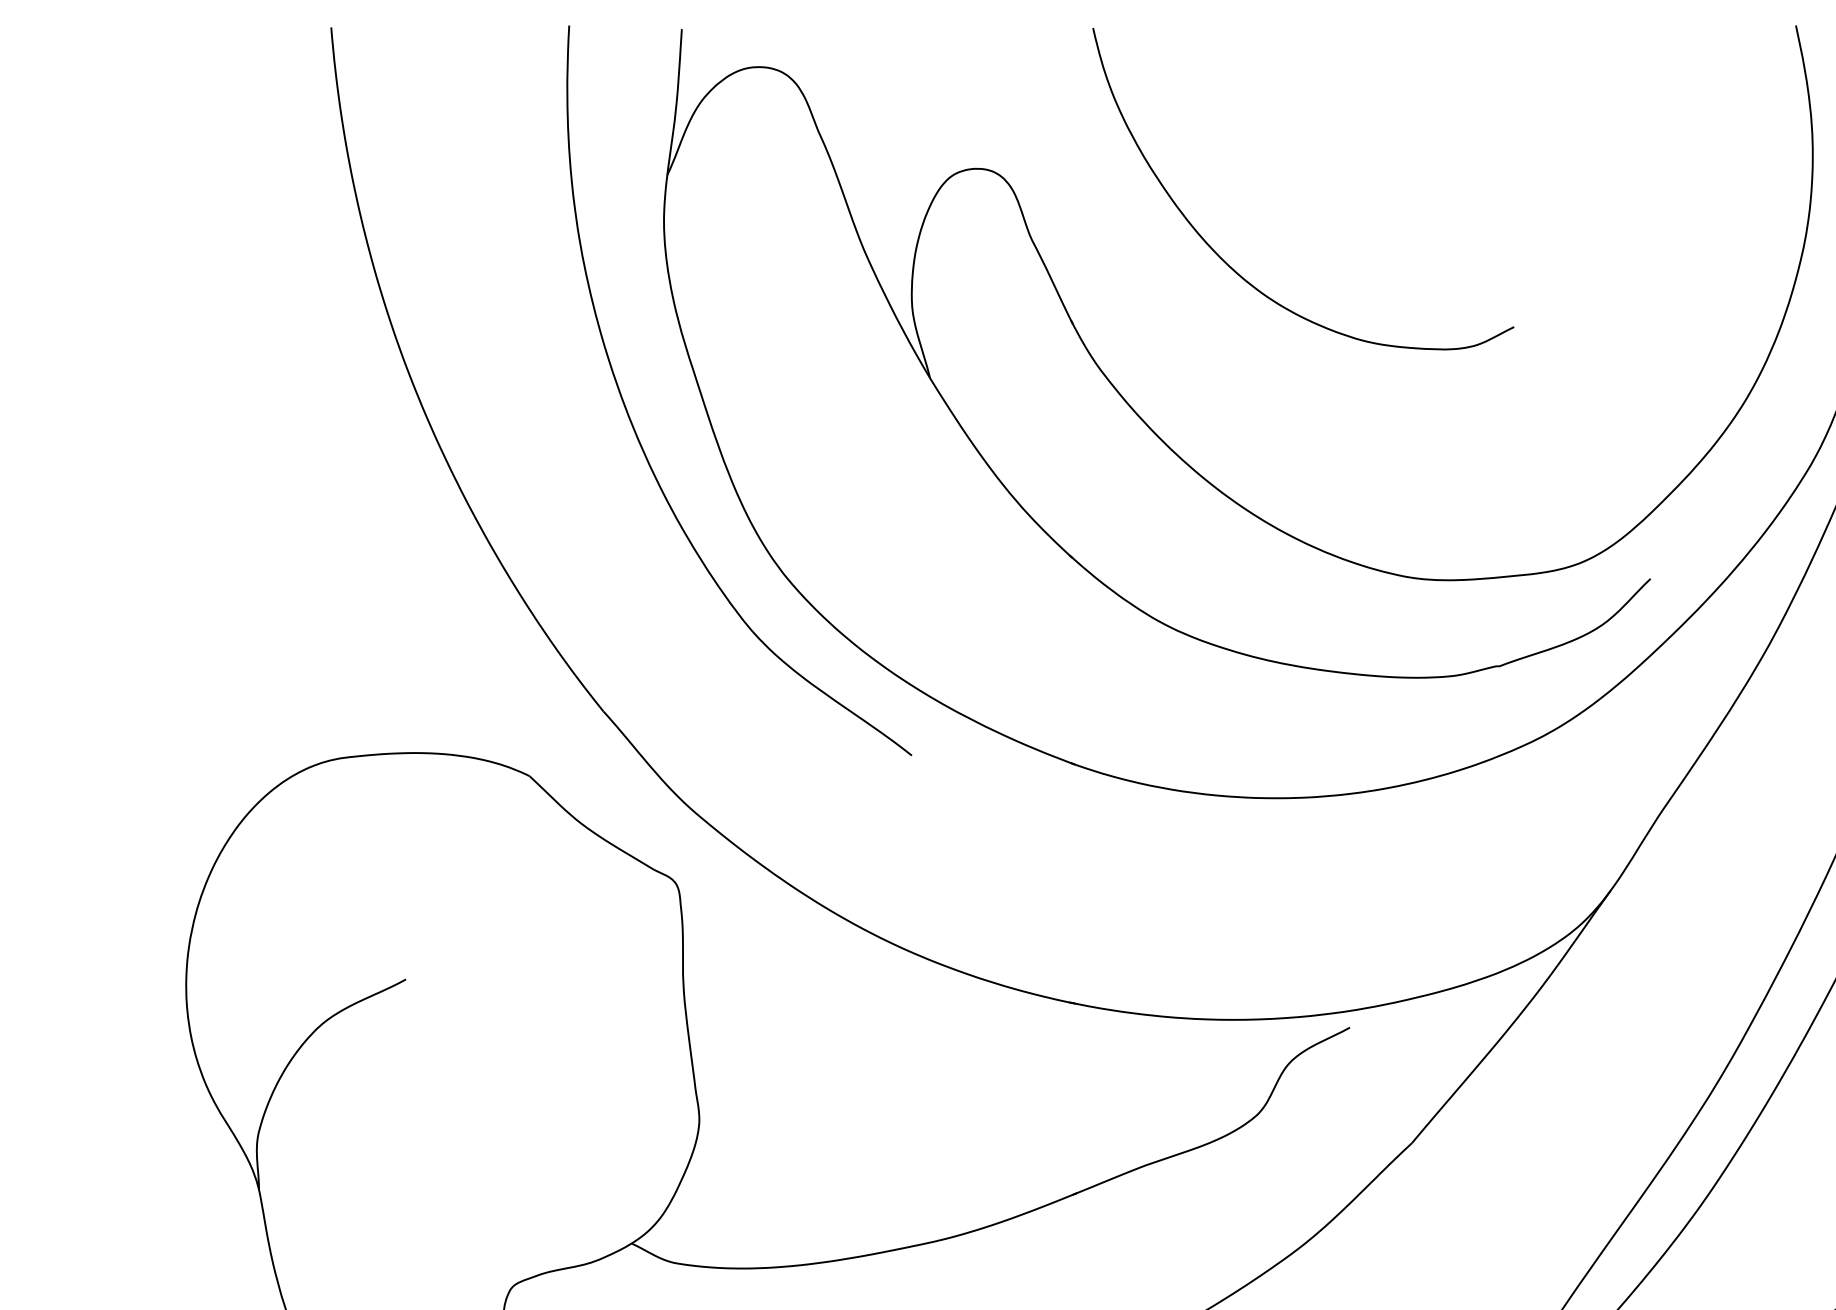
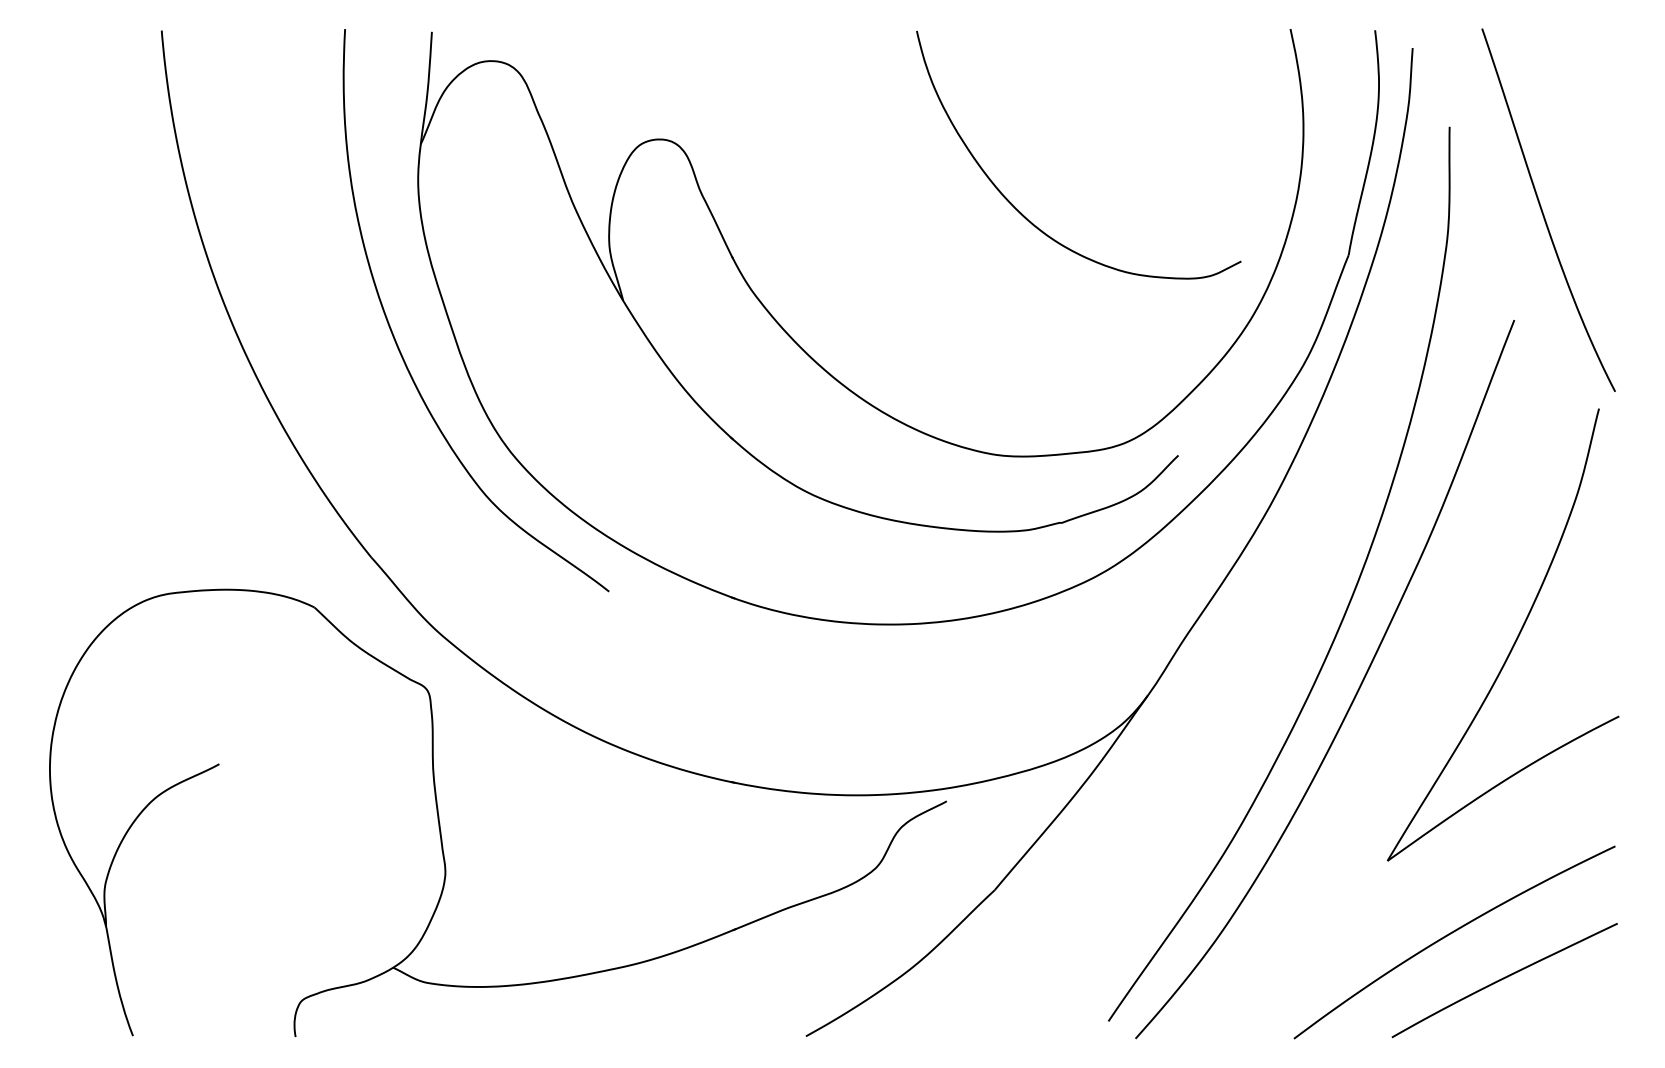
curve: (1227, 262) -> (1020, 211), moved

